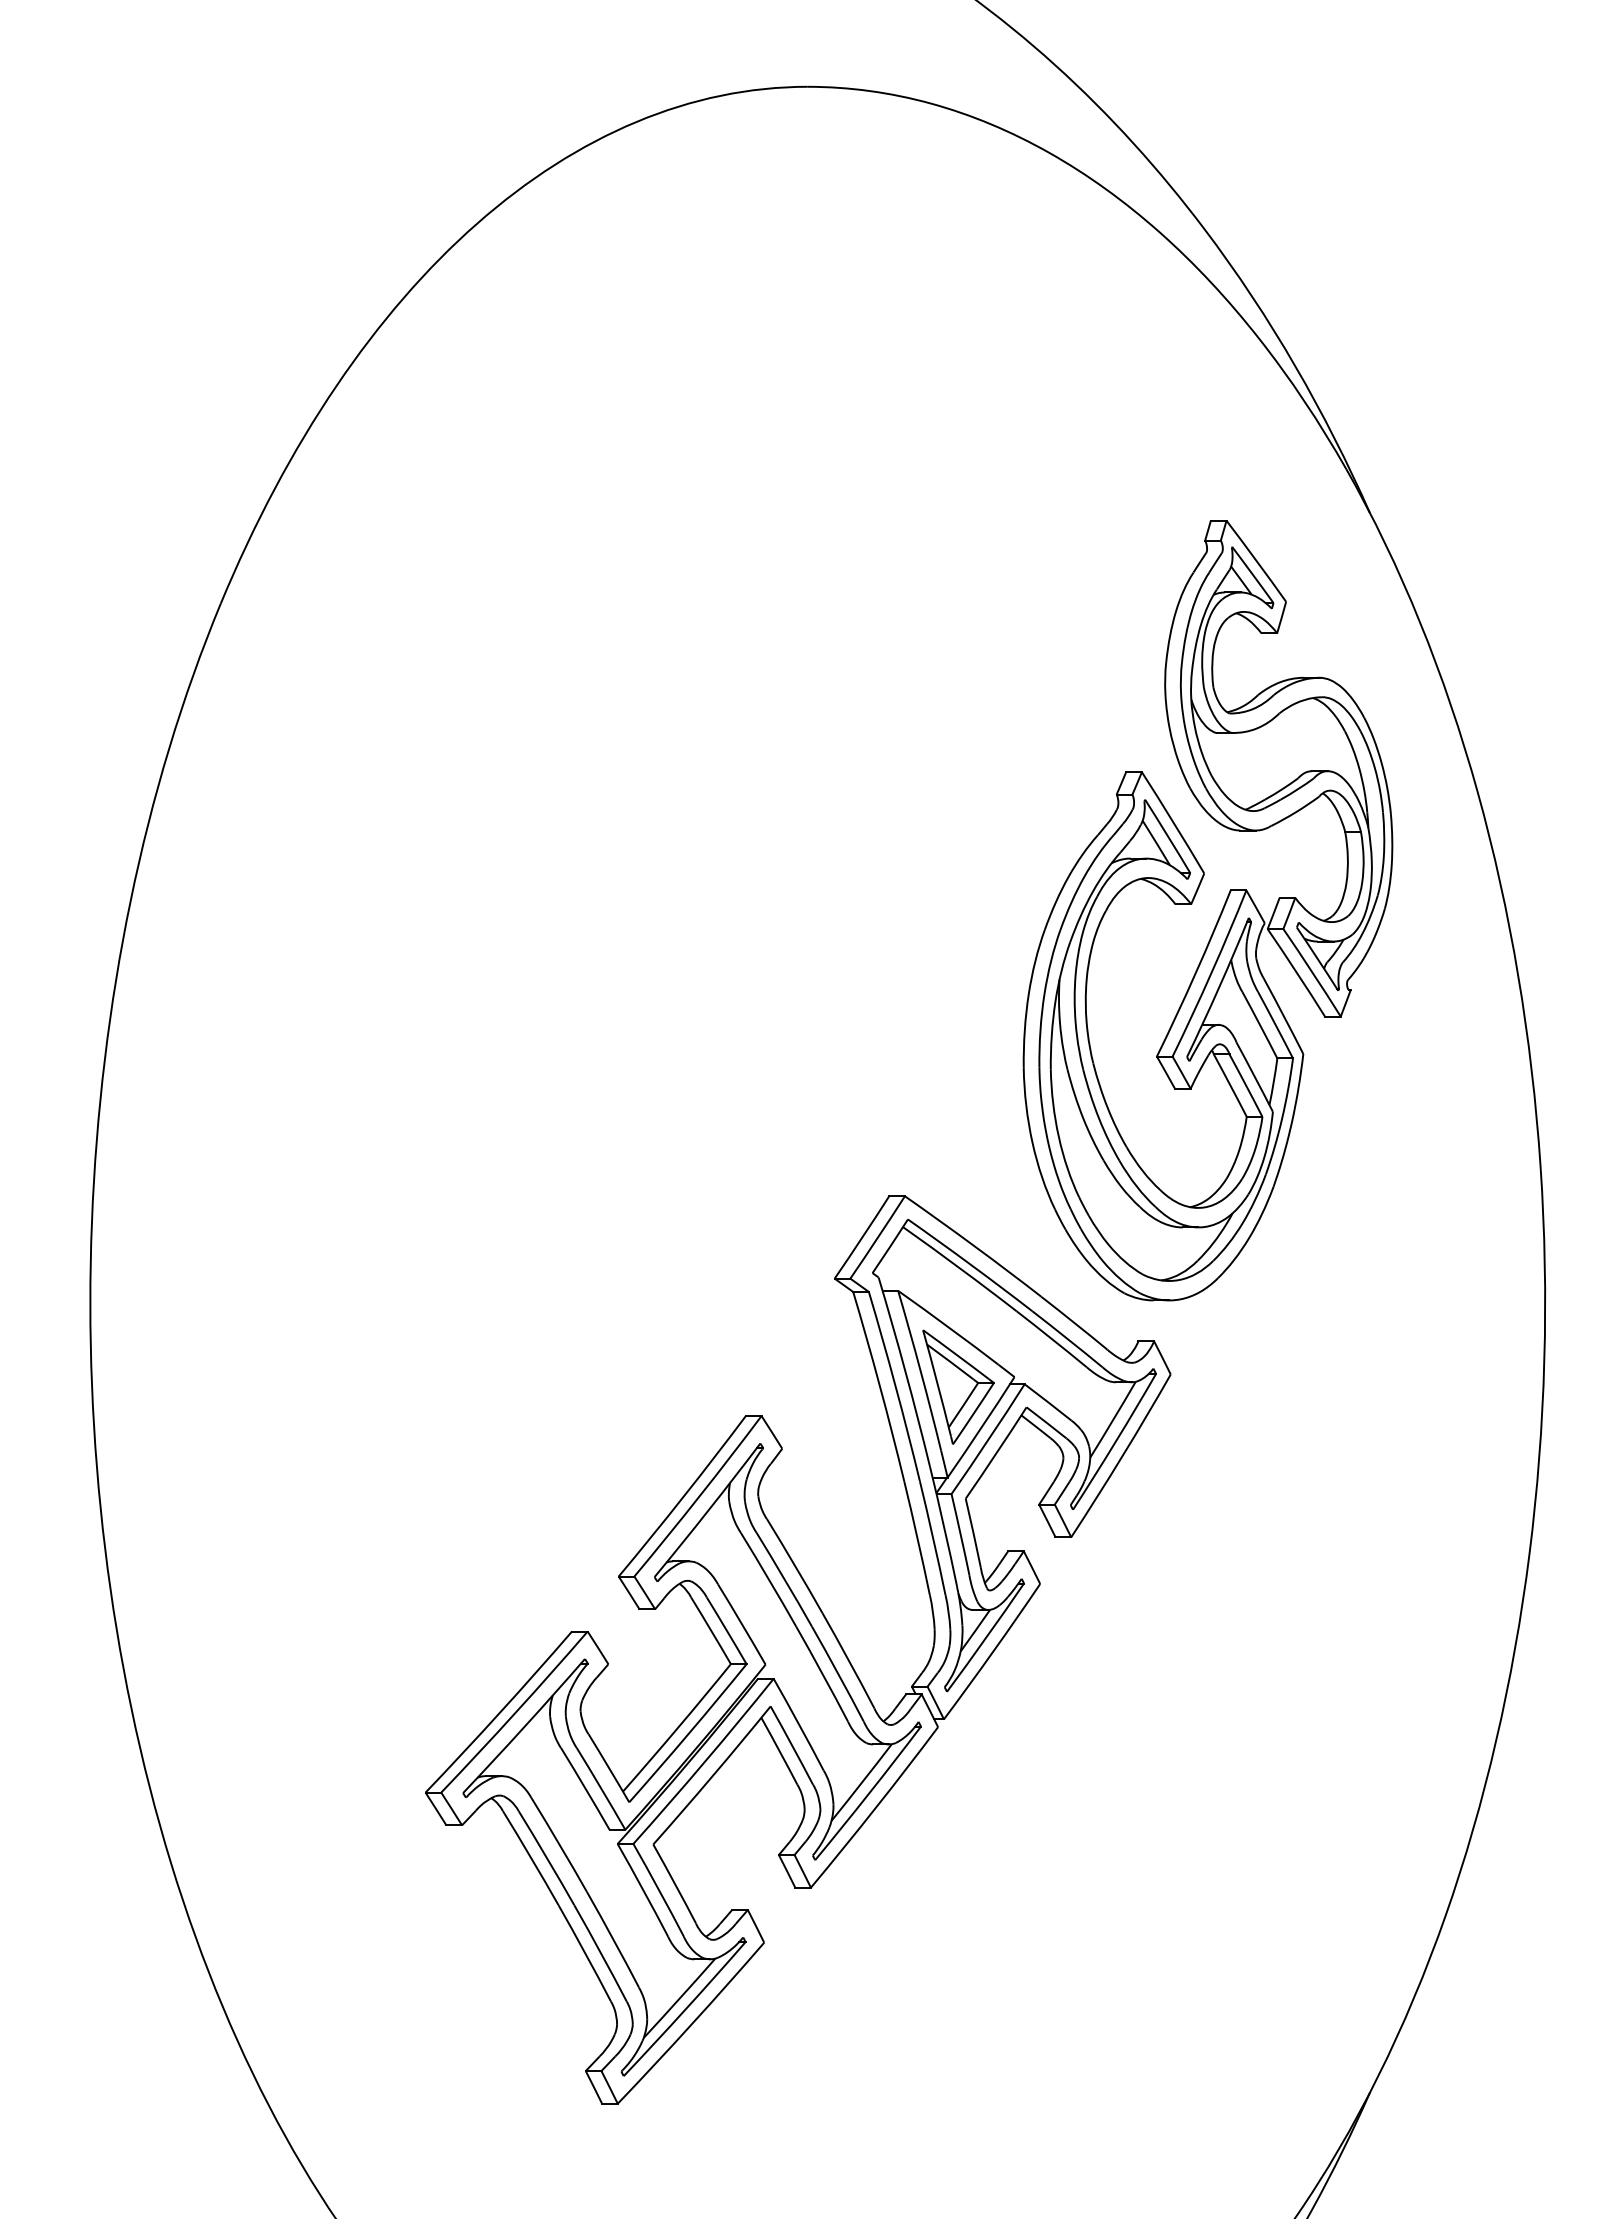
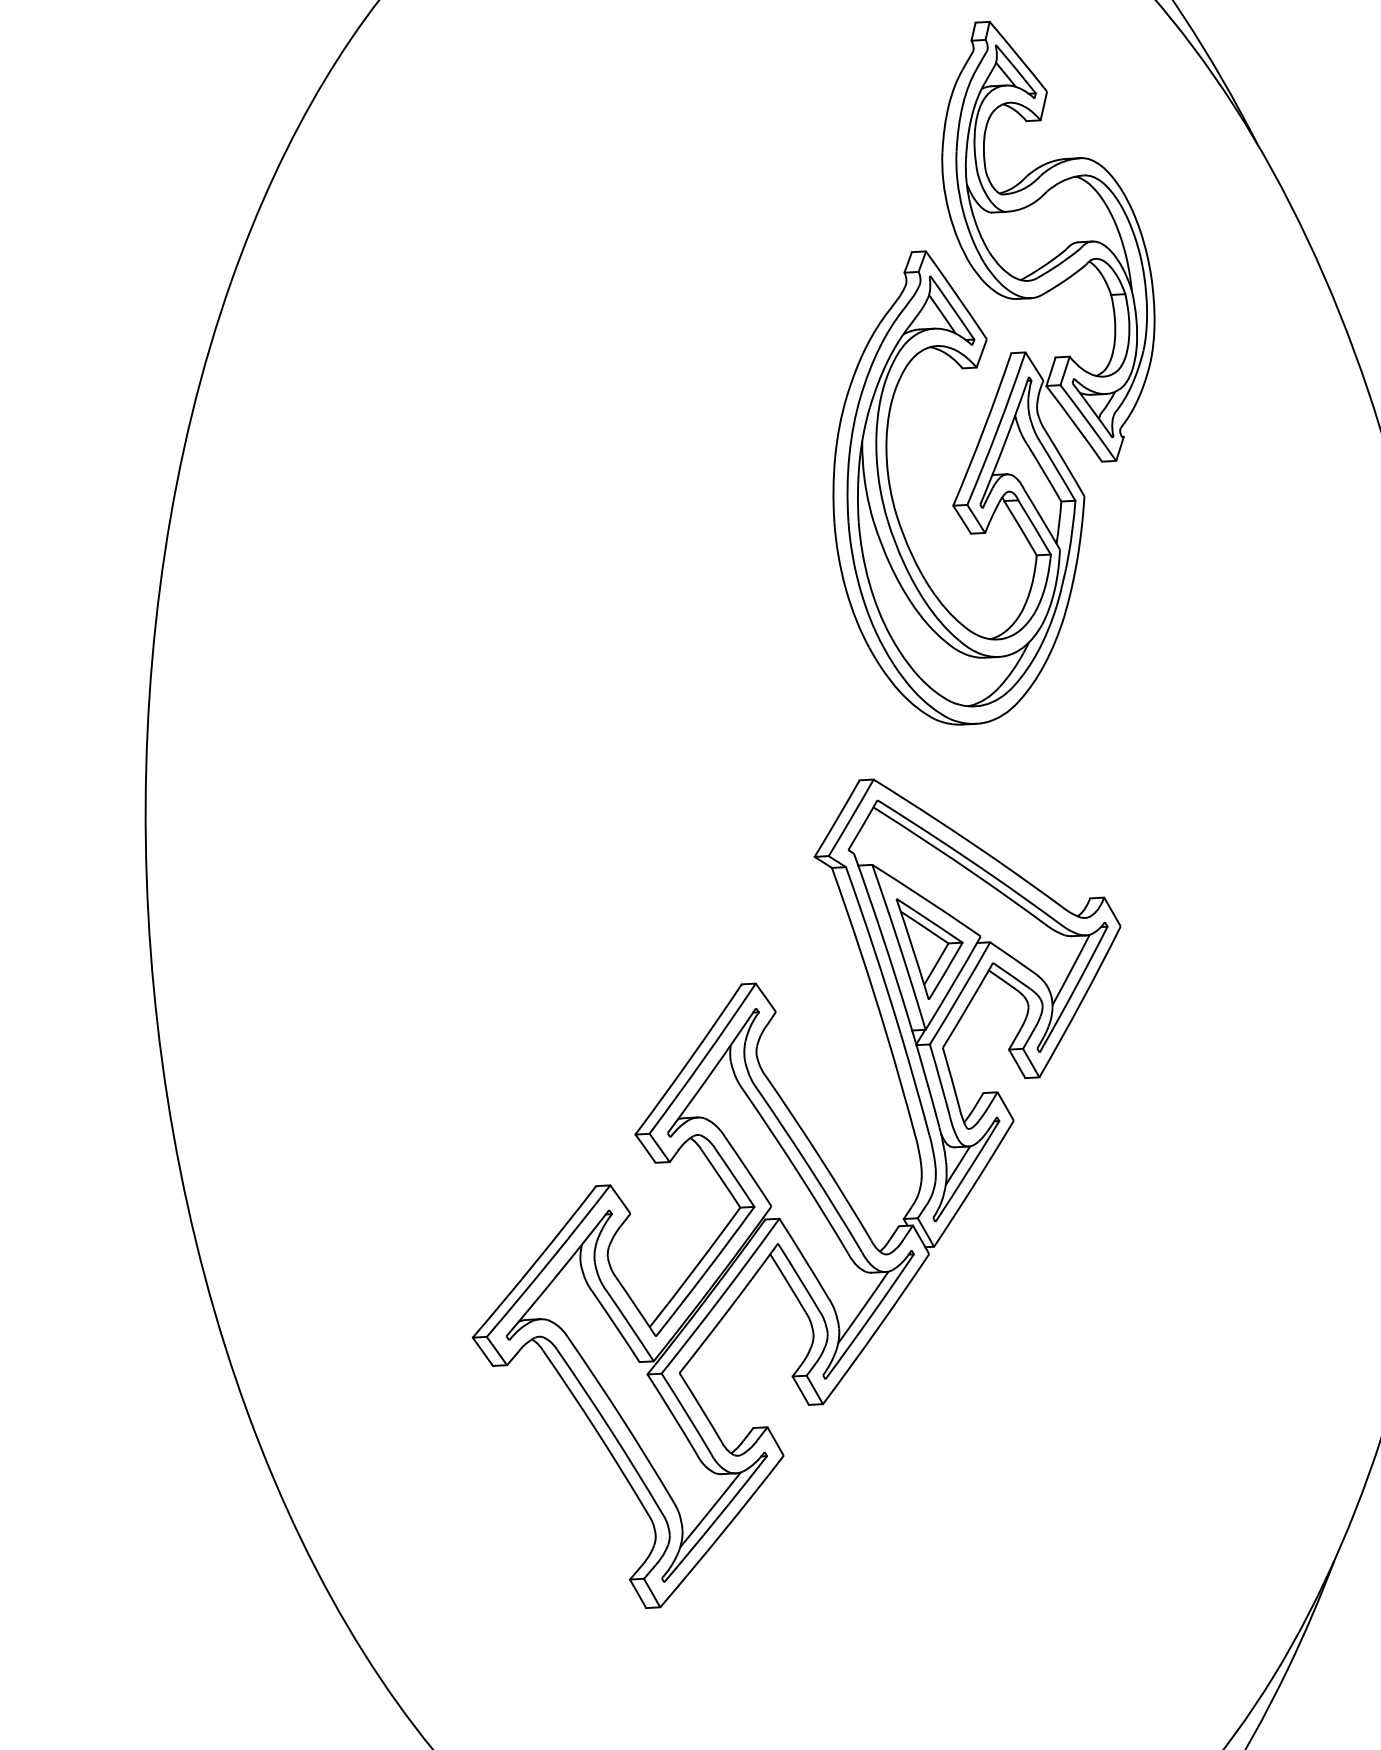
part: (1219, 915) -> (1002, 376), moved

